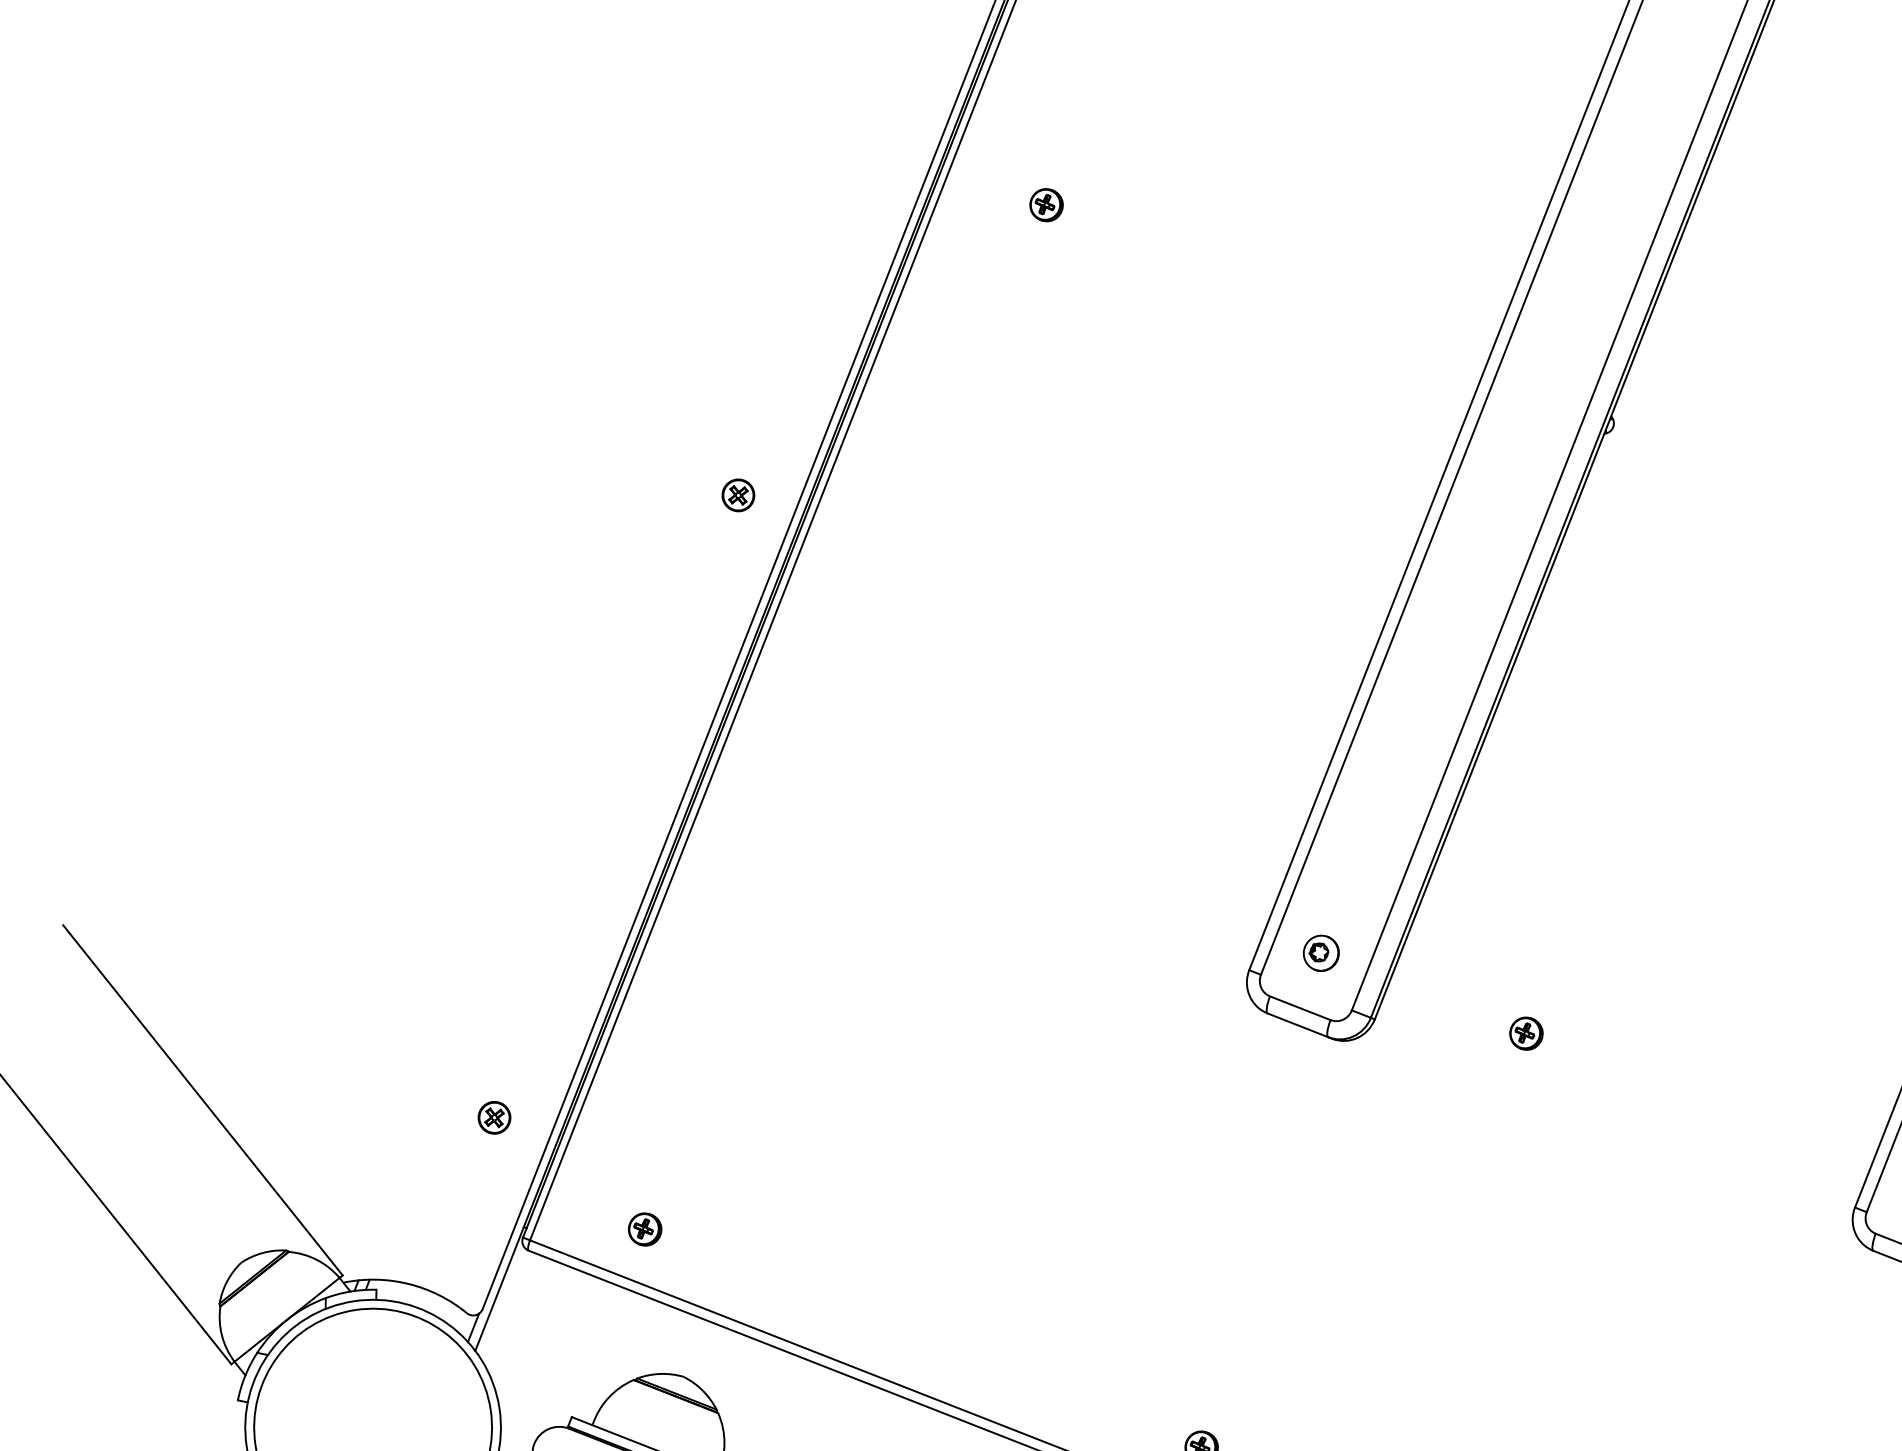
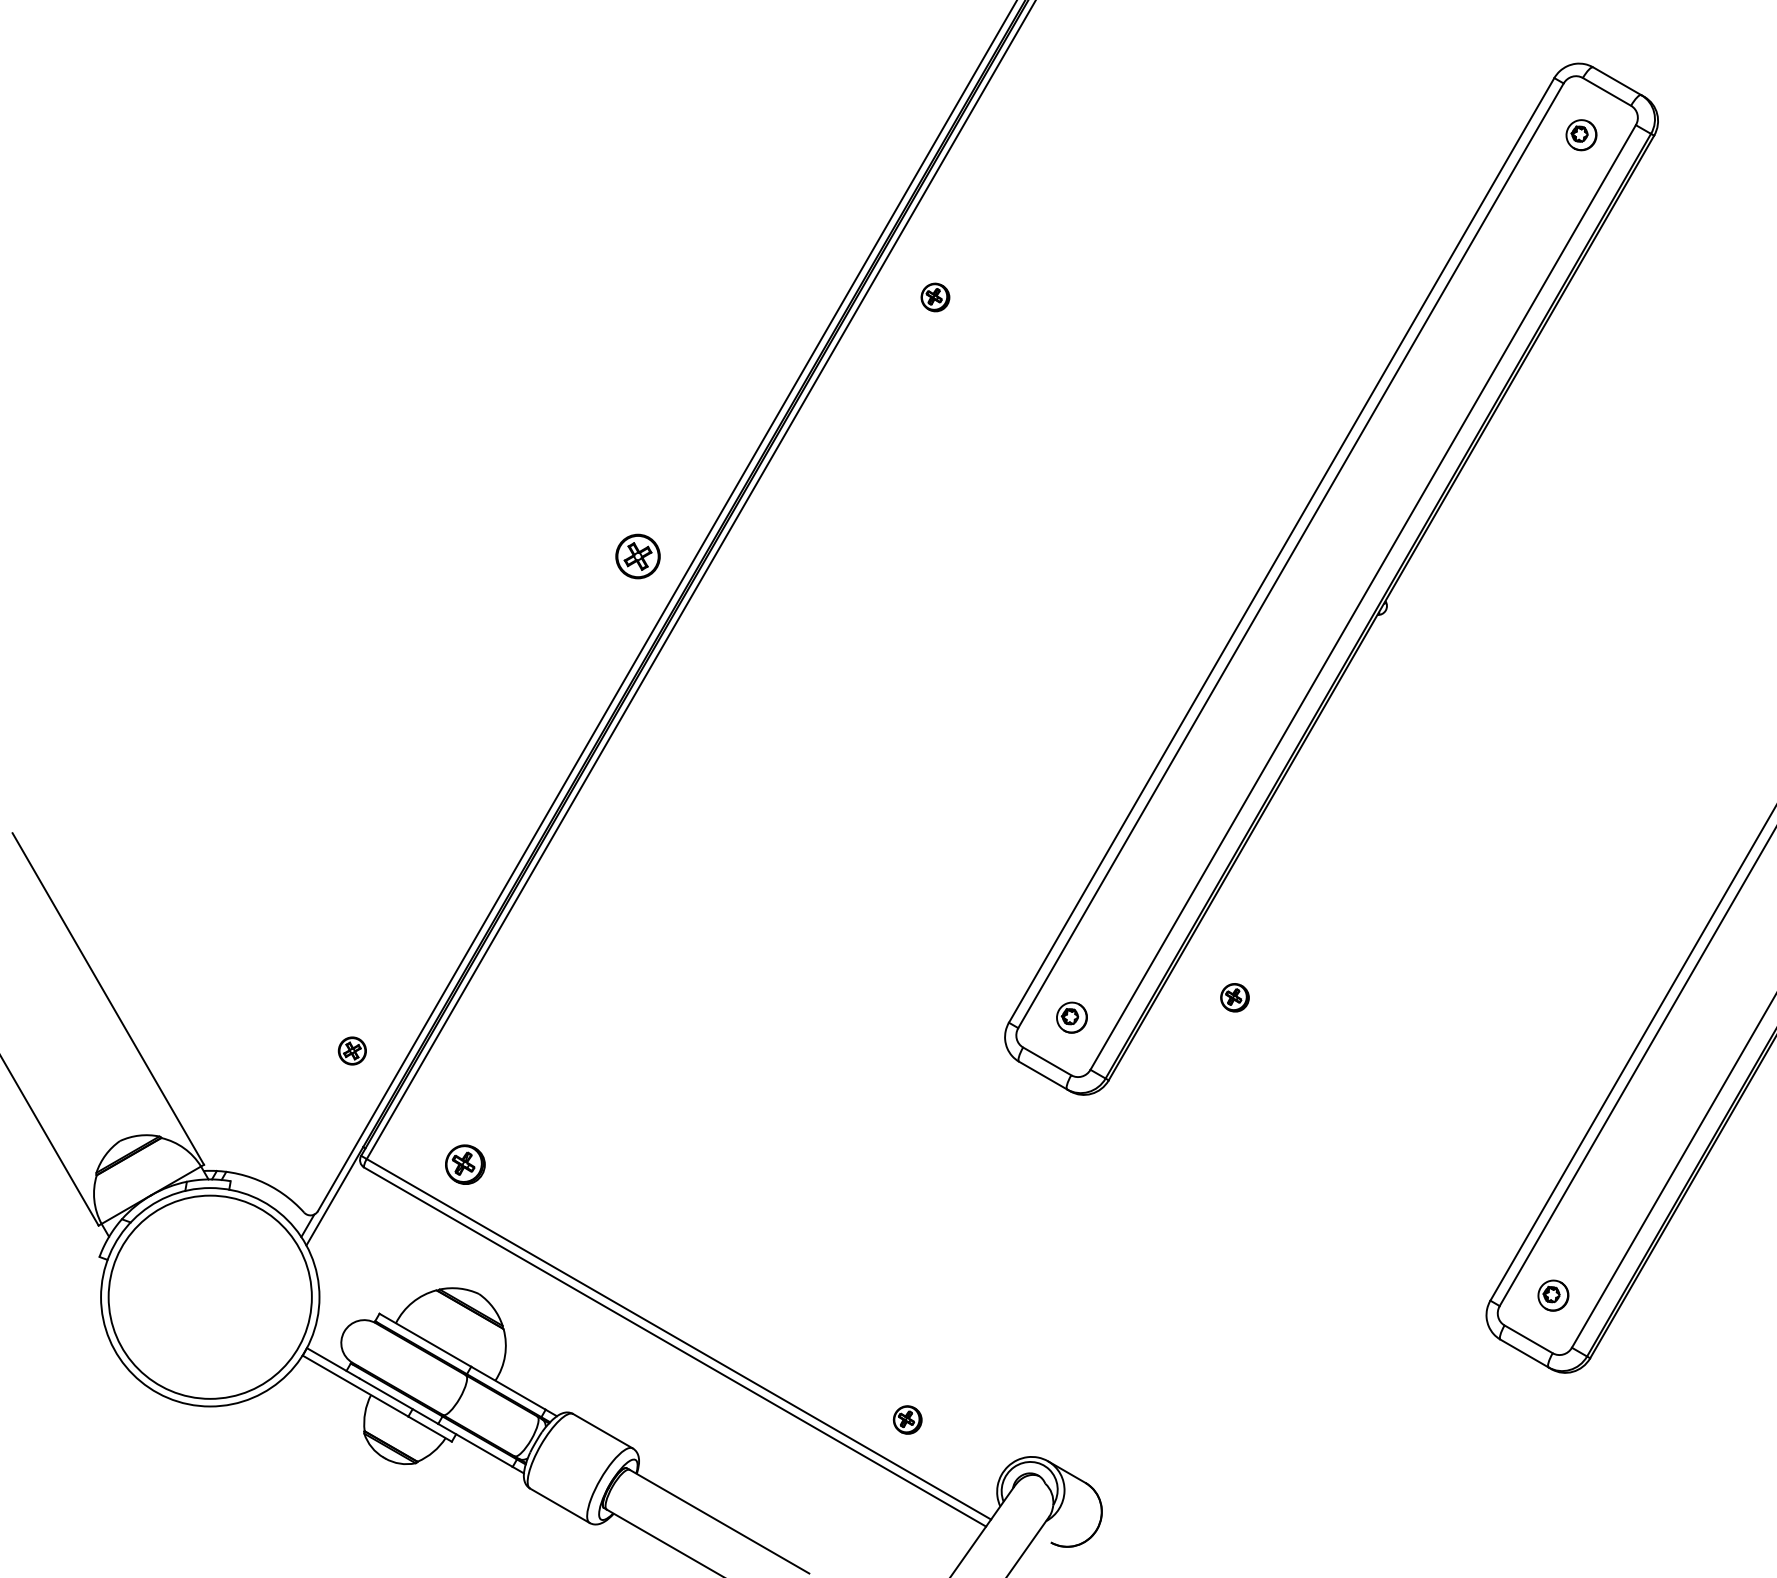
part: (1046, 205) -> (935, 297), moved
part: (737, 494) -> (637, 555), size x1.6
part: (1525, 1033) -> (1234, 997), moved
part: (645, 1229) -> (465, 1164), size x1.4

